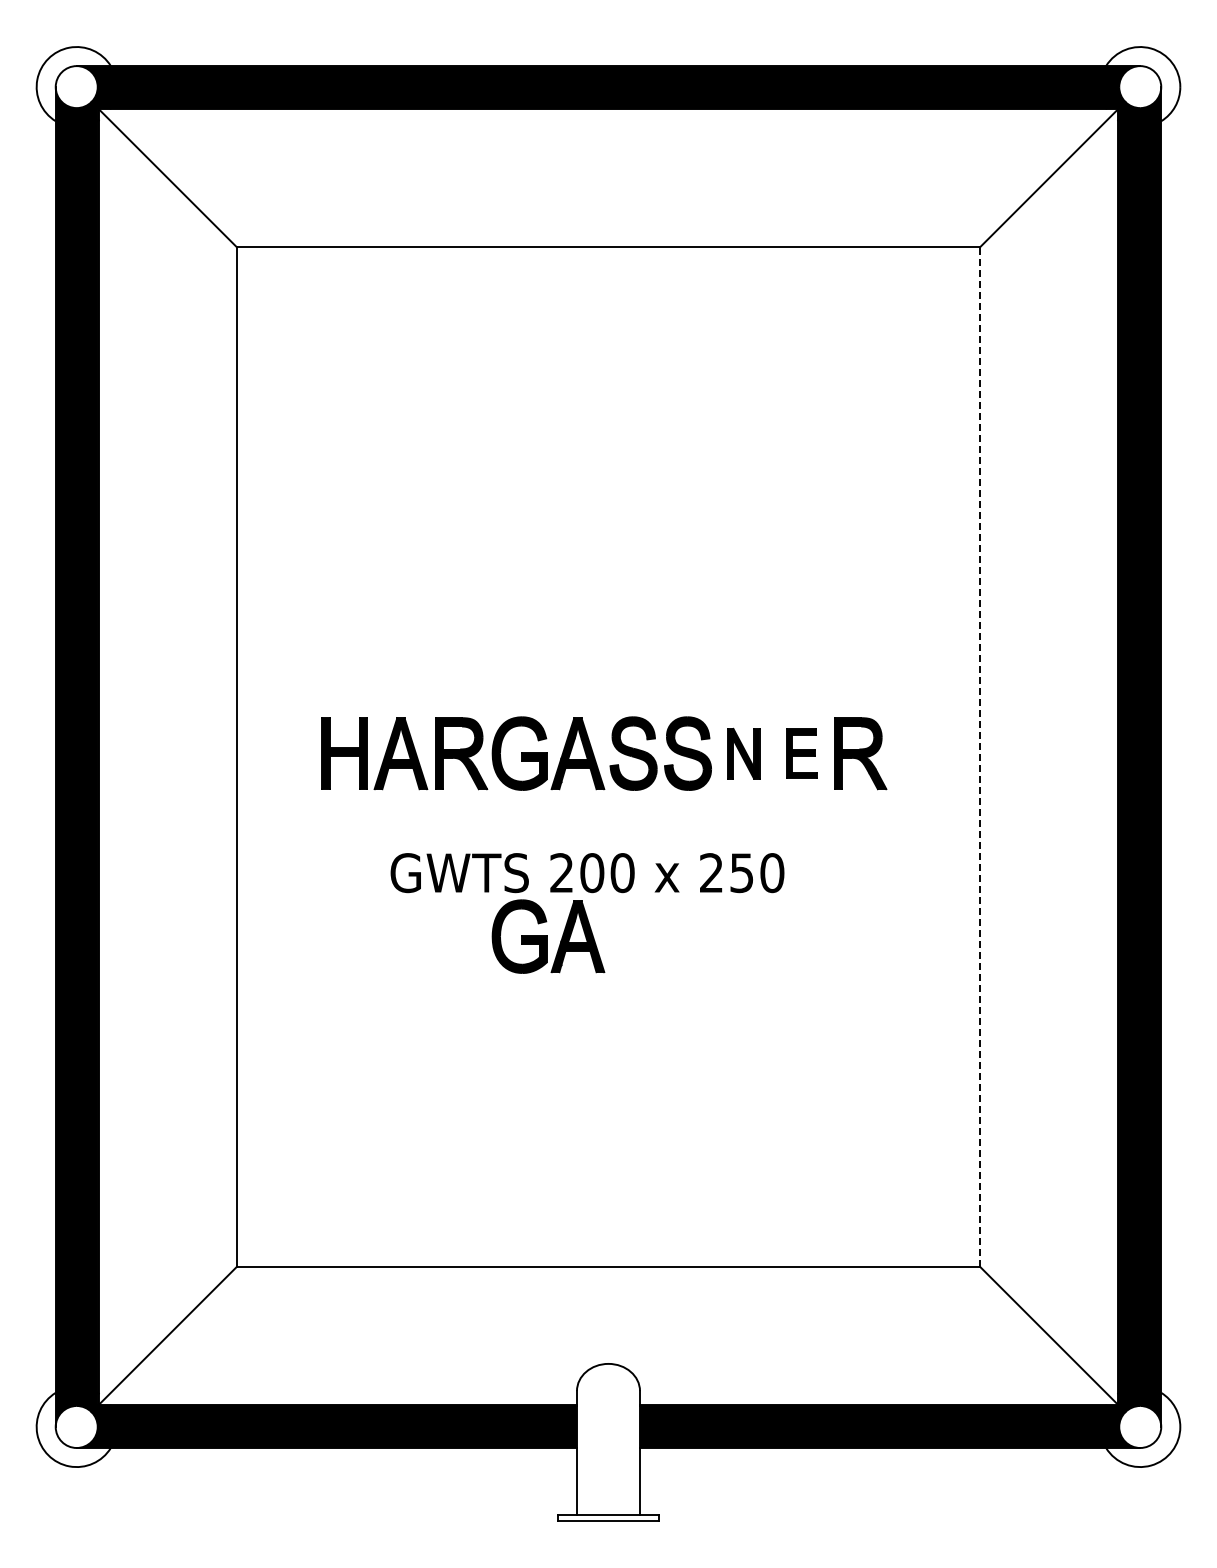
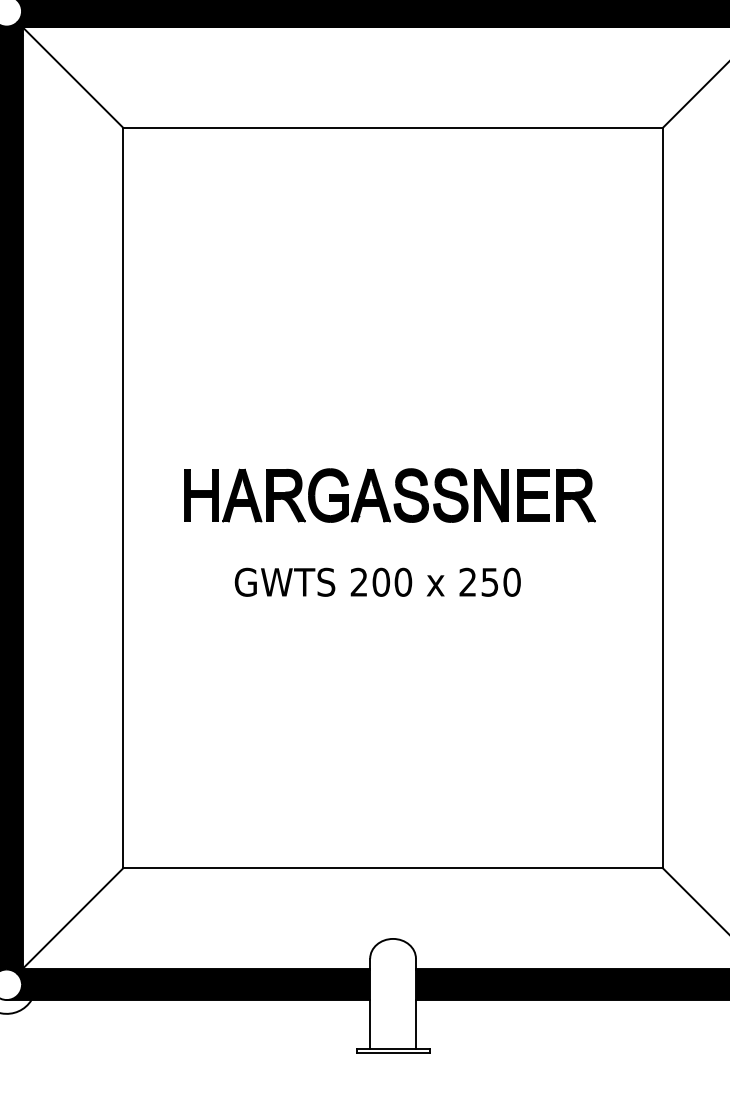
part: (743, 753) -> (491, 495), size x1.43
part: (801, 753) -> (533, 495), size x1.43
line: (979, 757) -> (662, 498), dashed -> solid
part: (548, 936) -> (349, 628), removed

